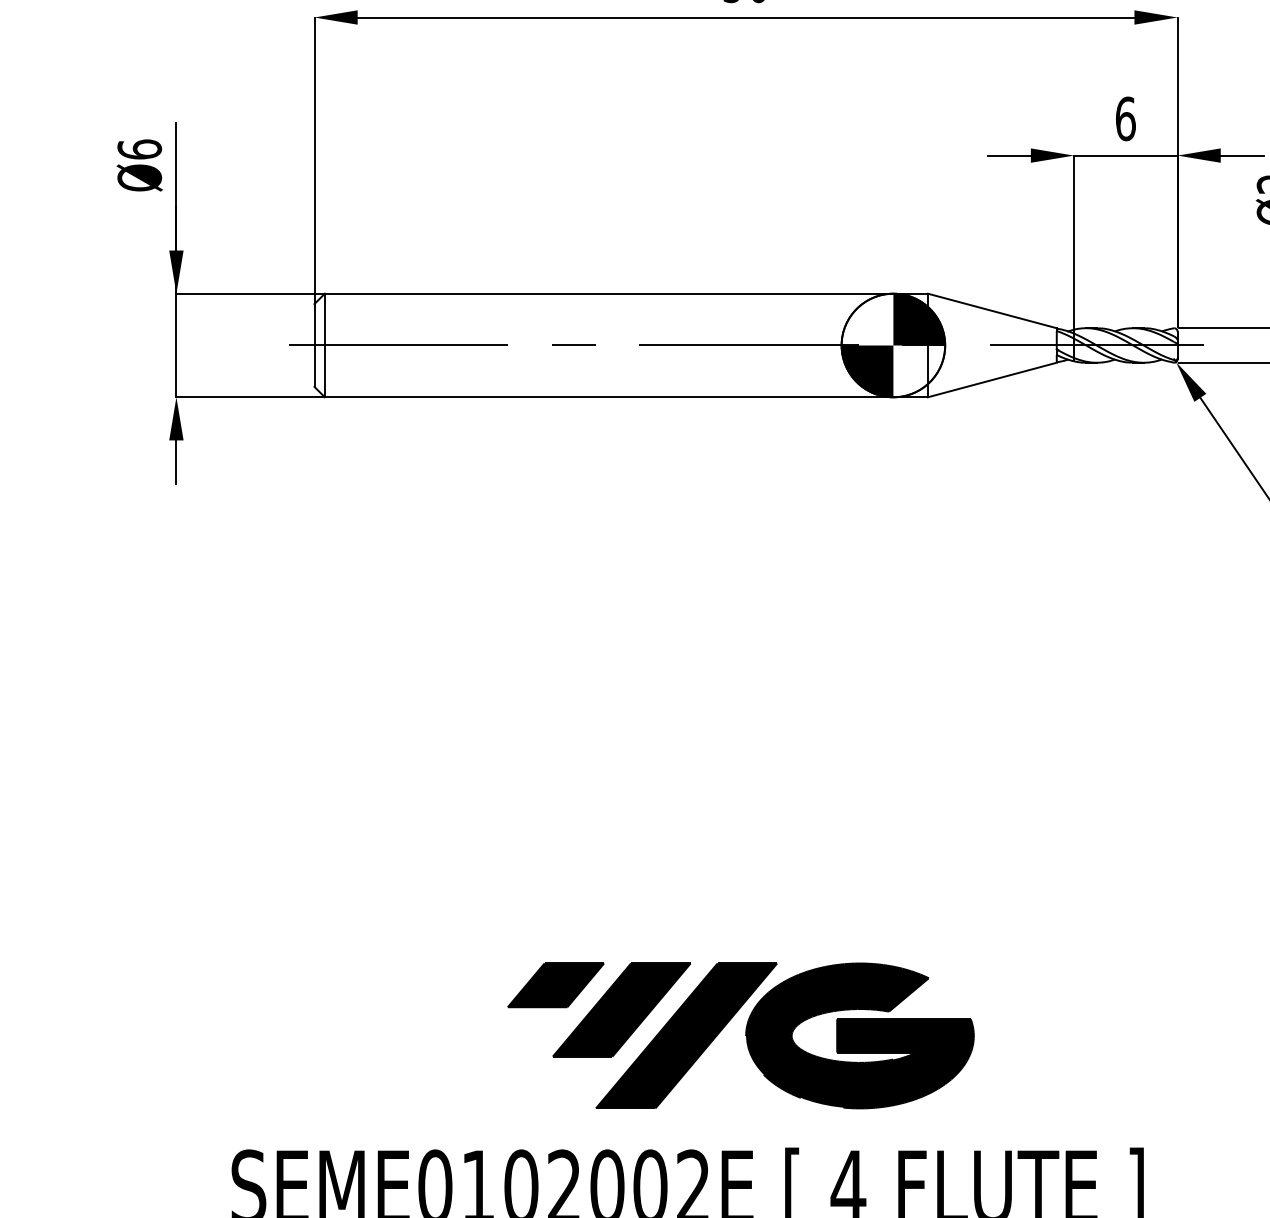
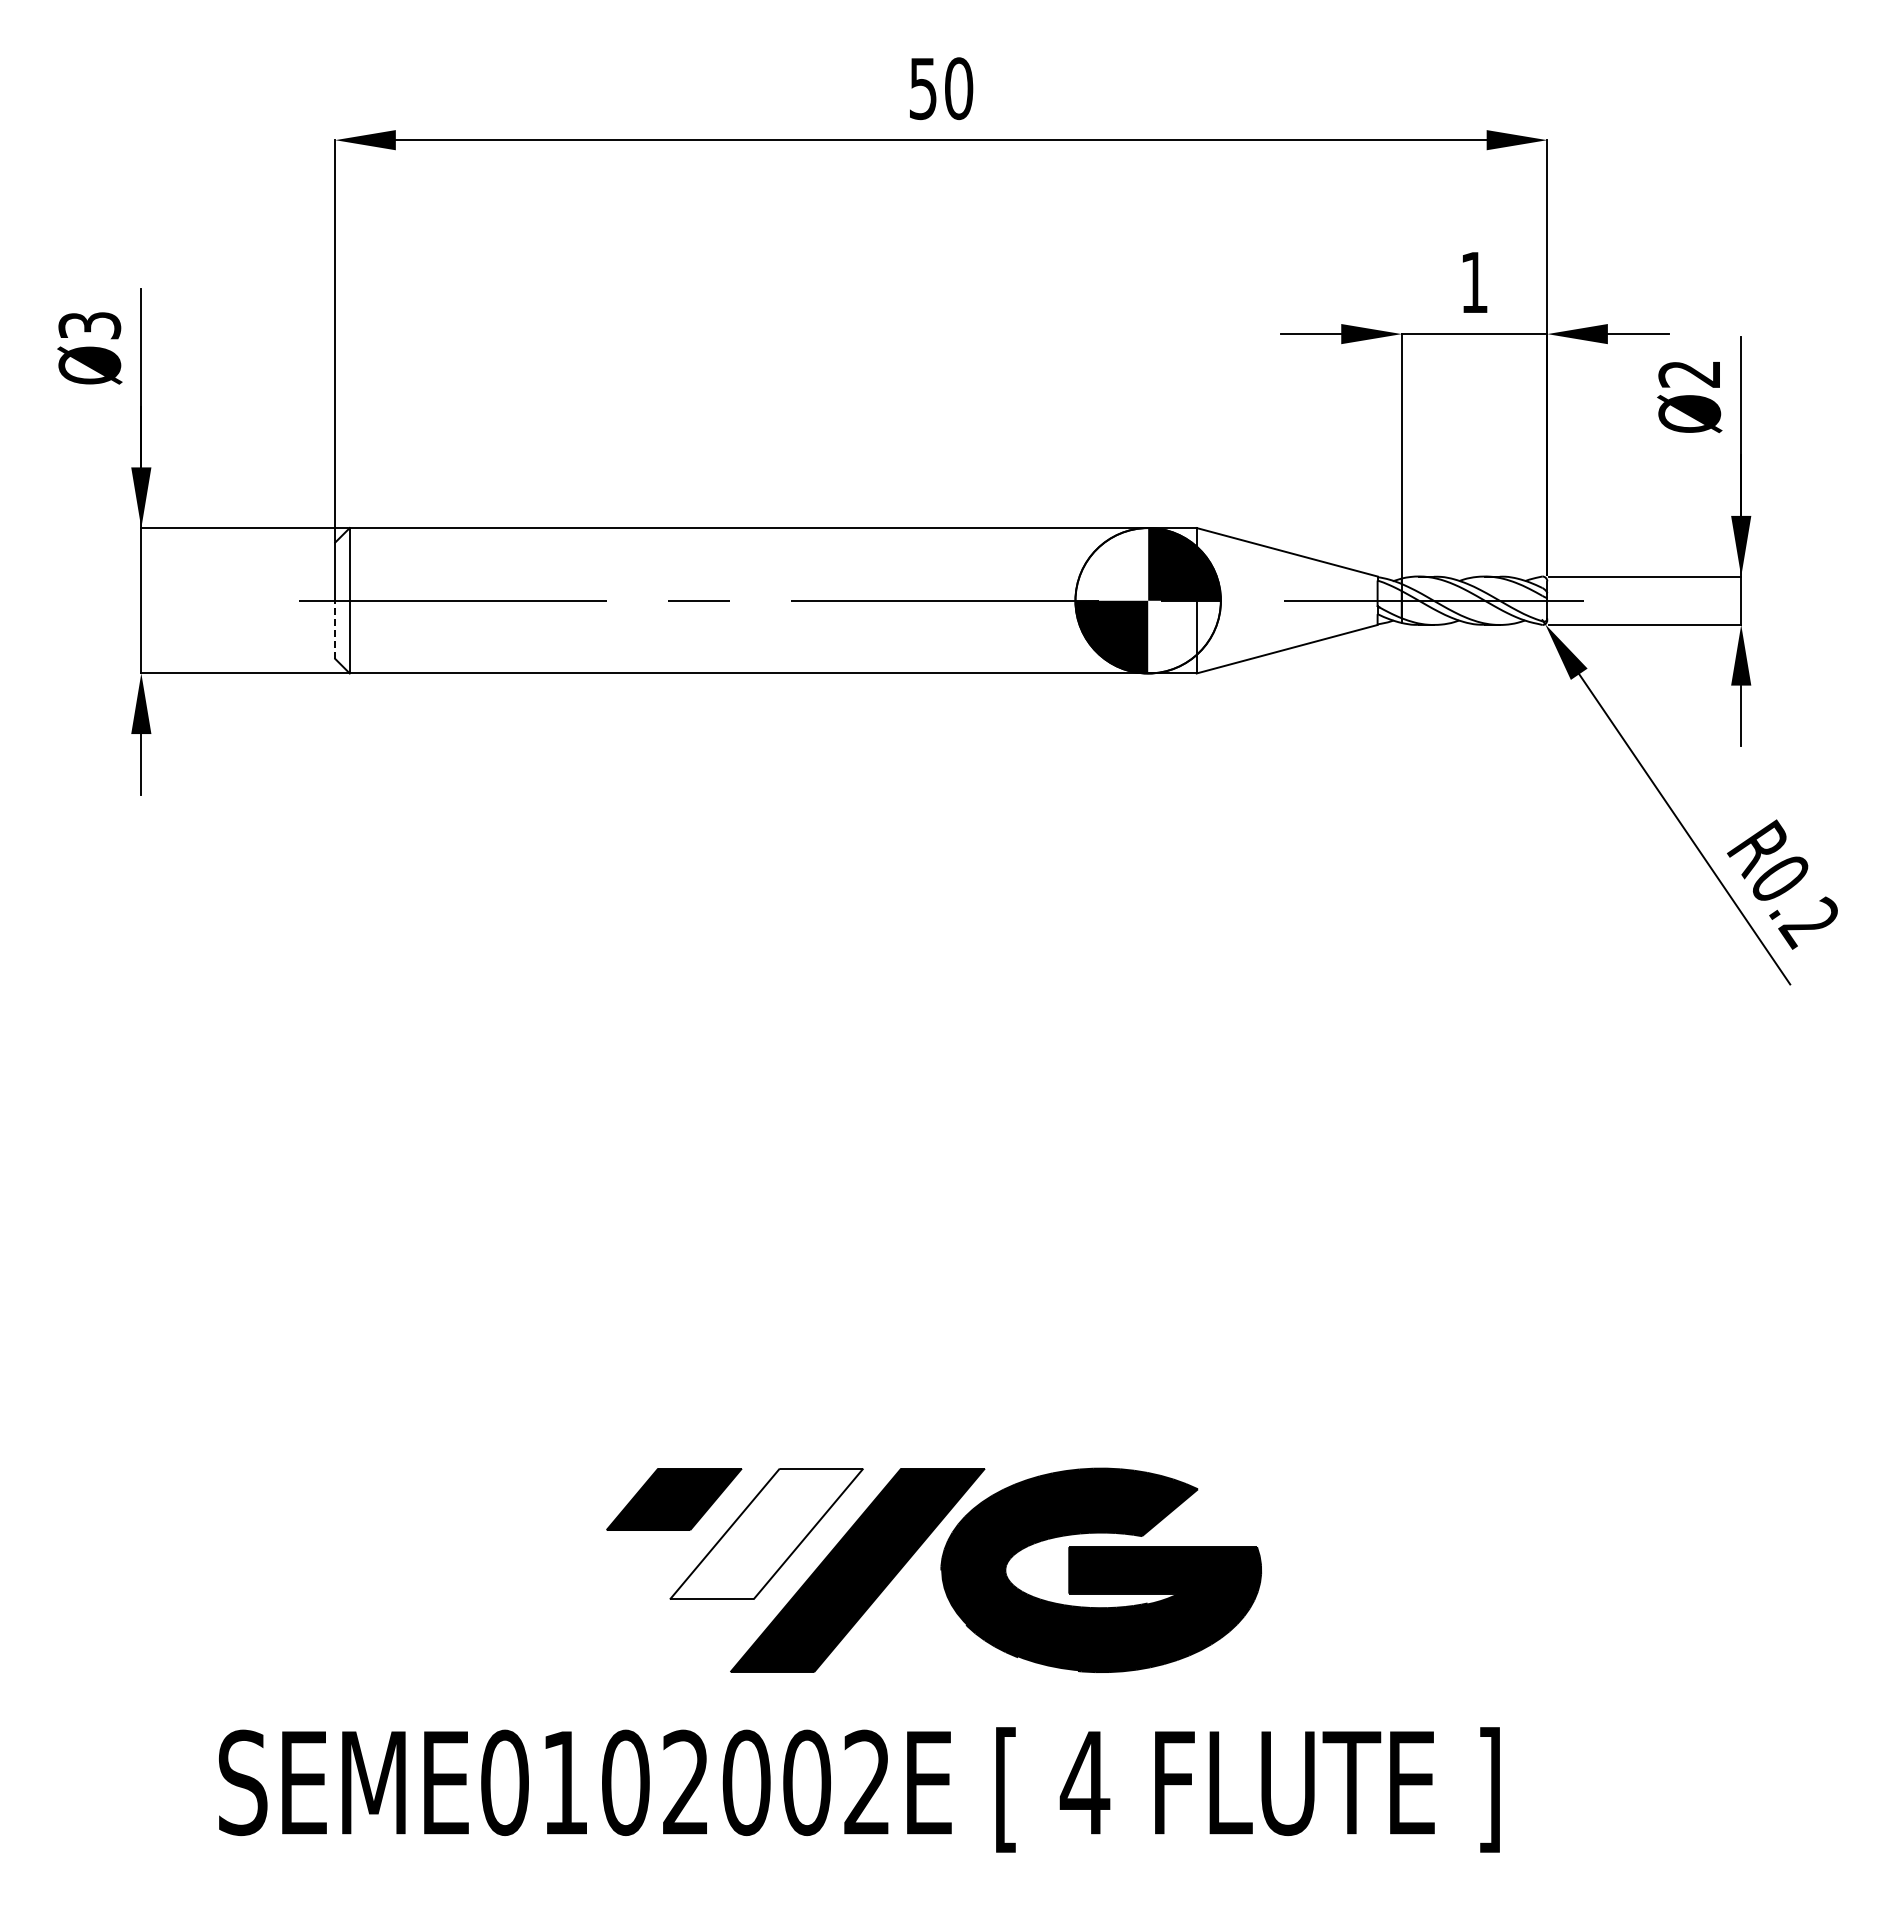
text: (1125, 118) -> (1474, 282), 6 -> 1
text: (139, 149) -> (89, 325), Ø6 -> Ø3
line: (314, 365) -> (335, 629), solid -> dashed
fill: (621, 1009) -> (766, 1533), removed

